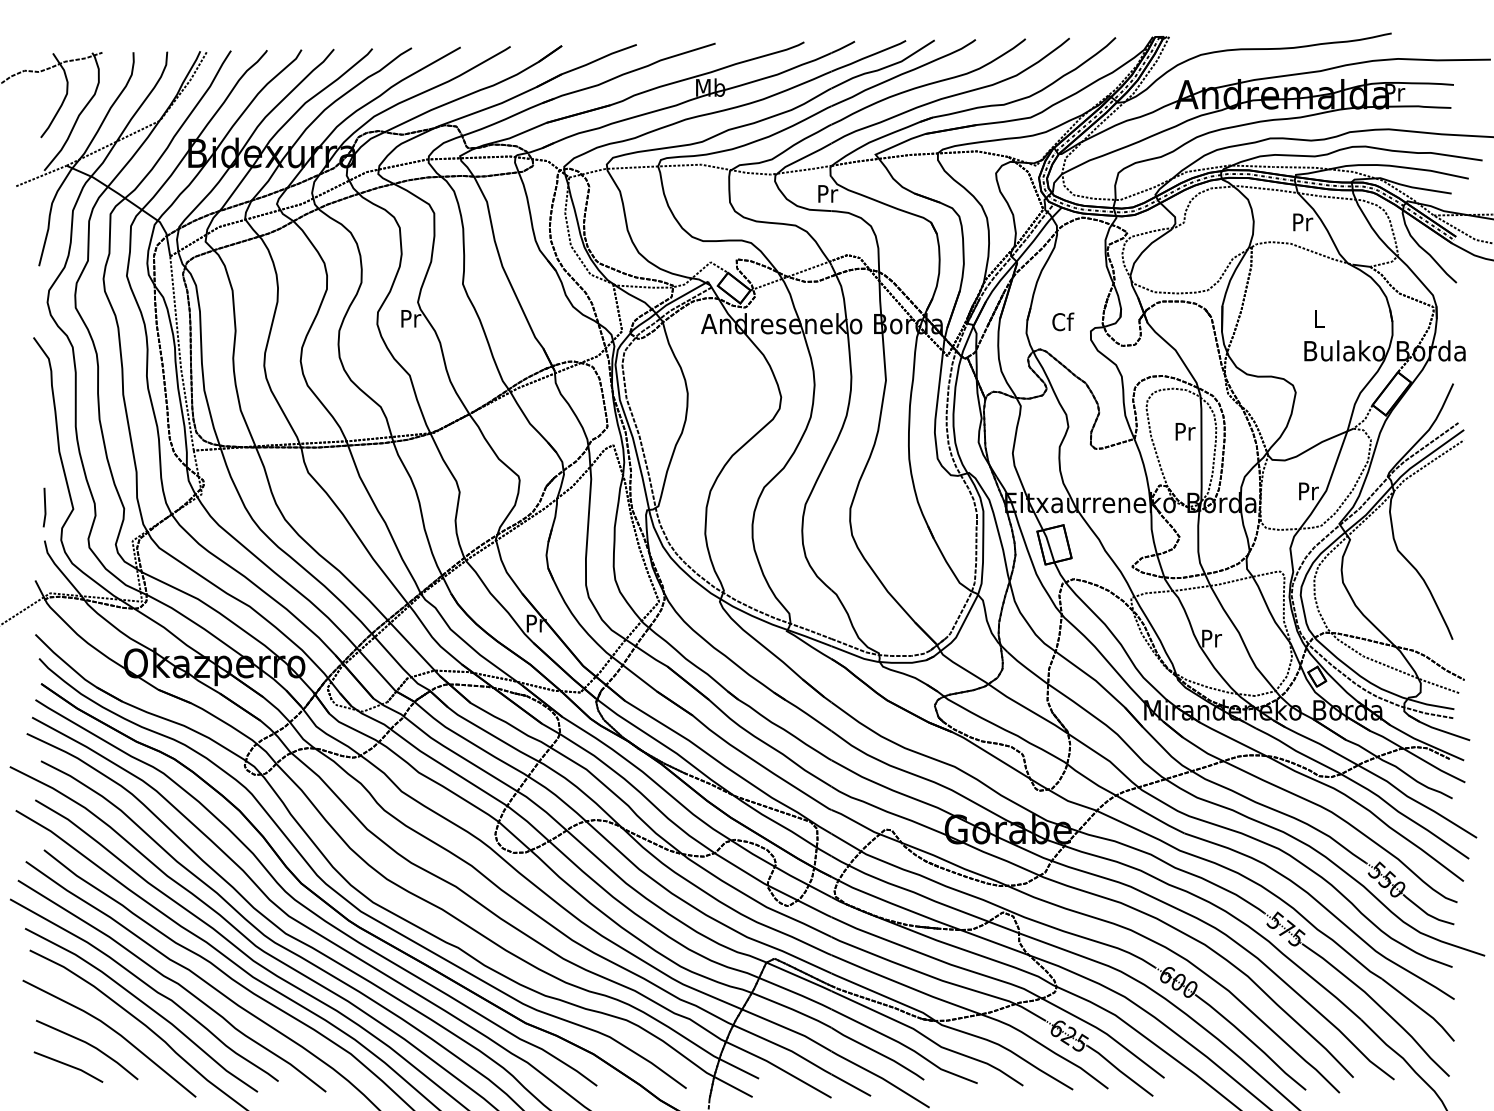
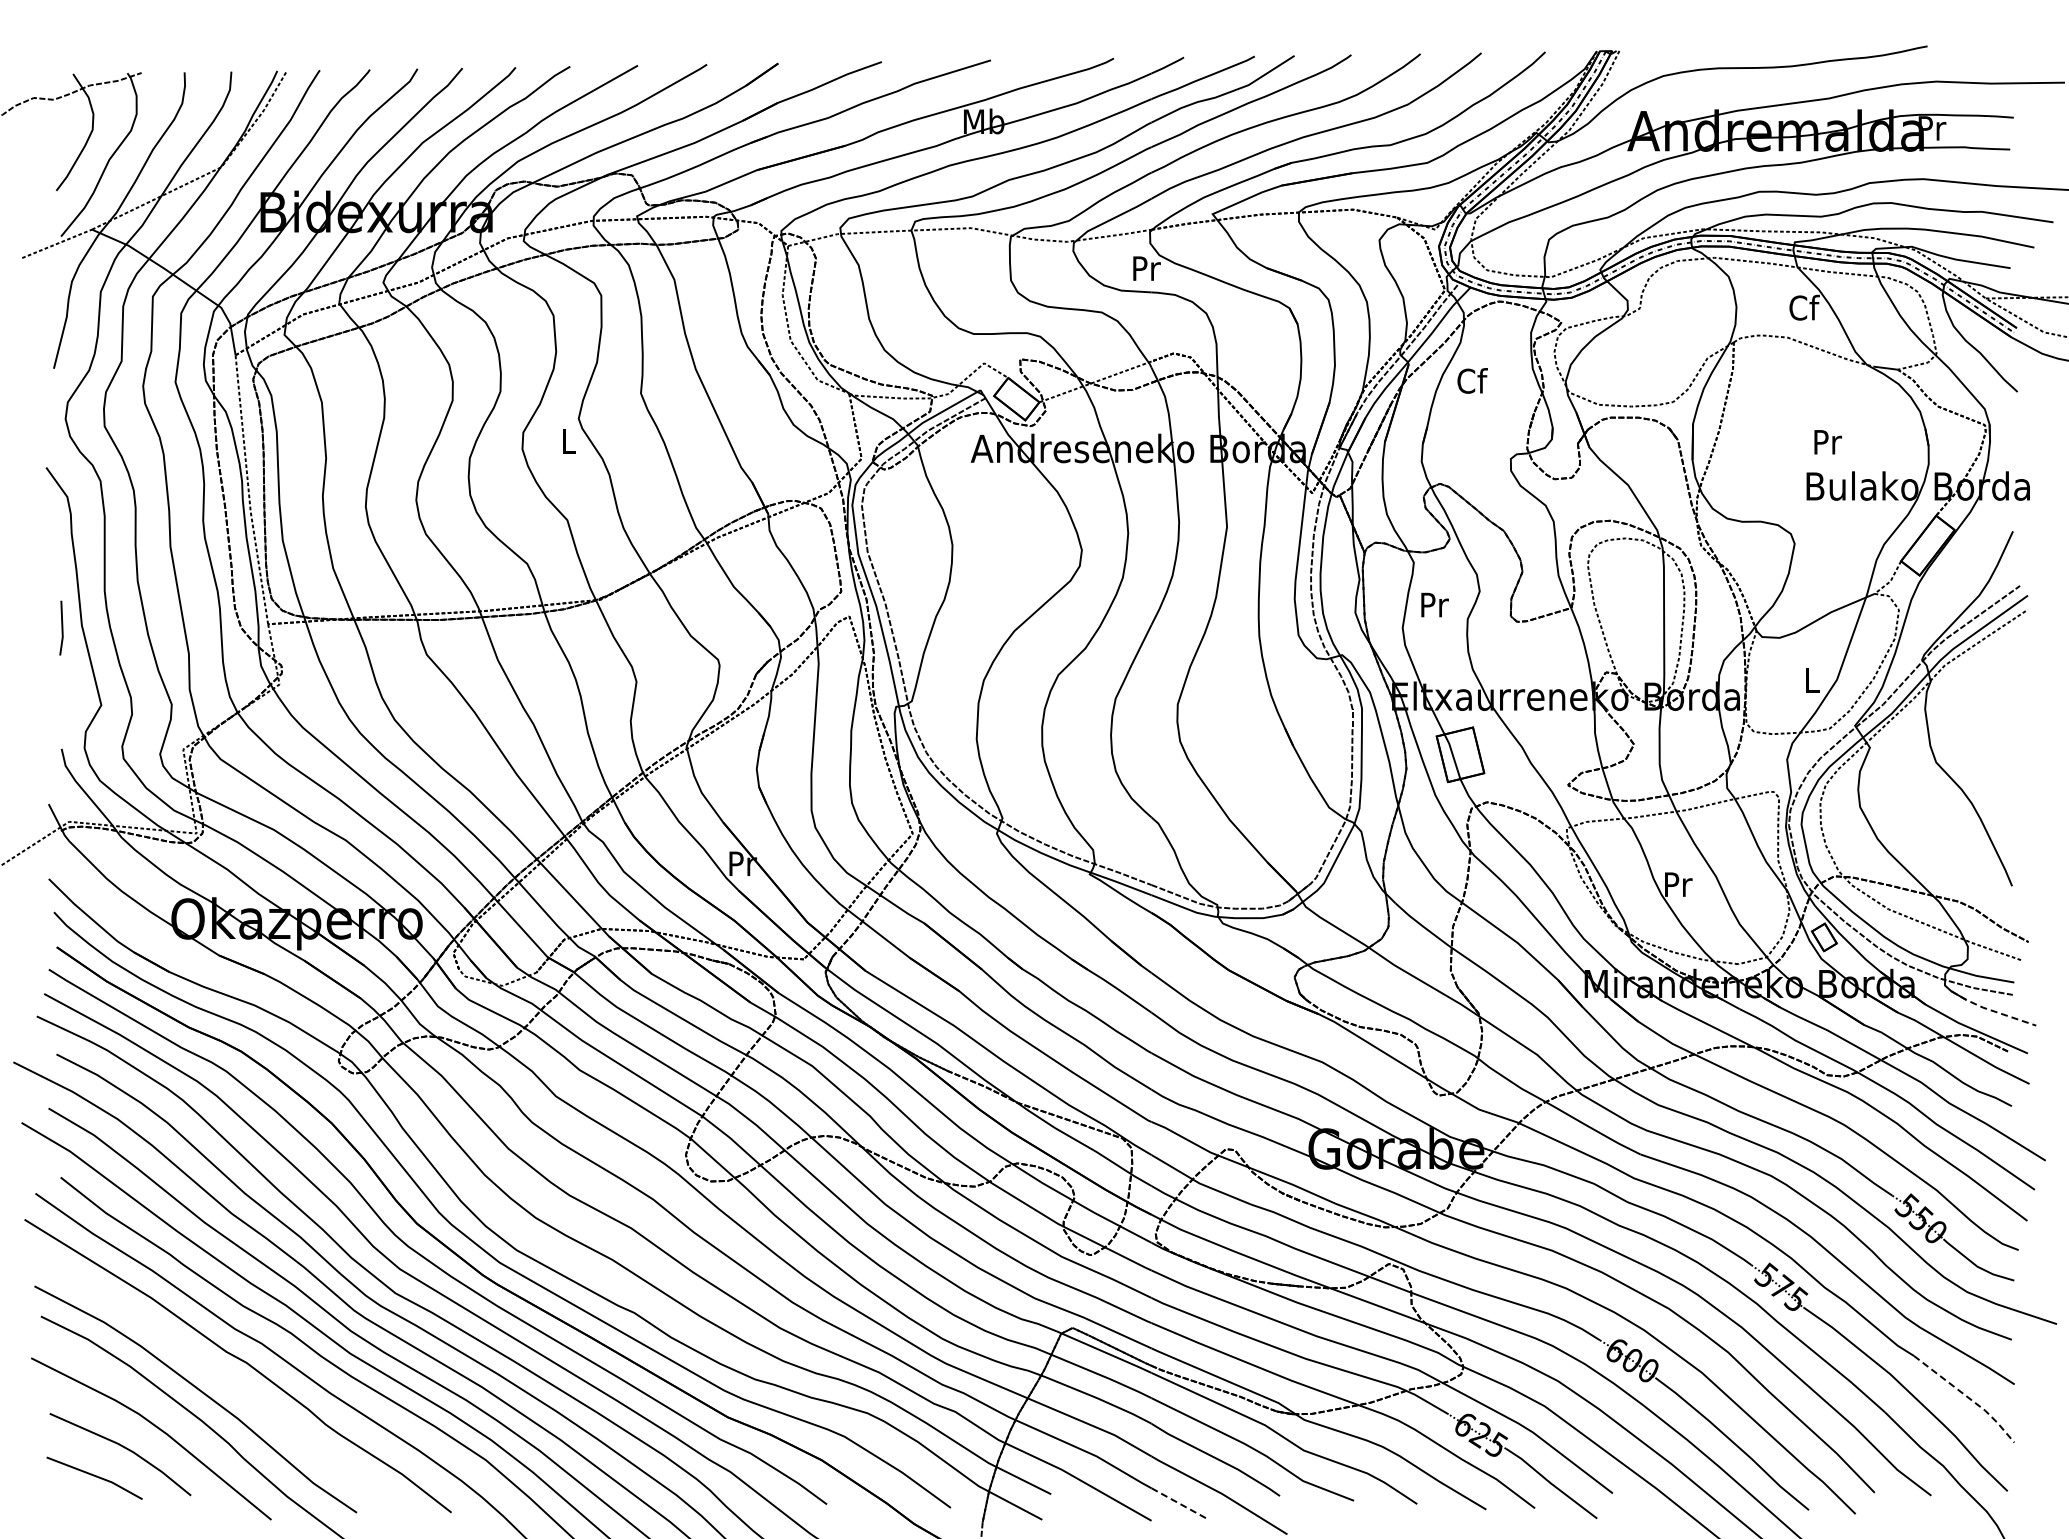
text: (1302, 221) -> (1804, 307), Pr -> Cf
text: (411, 318) -> (569, 441), Pr -> L
text: (1319, 319) -> (1827, 442), L -> Pr
text: (1063, 321) -> (1472, 380), moved
text: (1185, 431) -> (1434, 604), moved
text: (1308, 491) -> (1812, 680), Pr -> L
line: (44, 507) -> (61, 627), moved
line: (1437, 729) -> (1991, 1010), solid -> dashed
curve: (147, 985) -> (203, 1365), removed
line: (1421, 1008) -> (1968, 1397), solid -> dashed
line: (851, 1085) -> (1179, 1503), solid -> dashed

